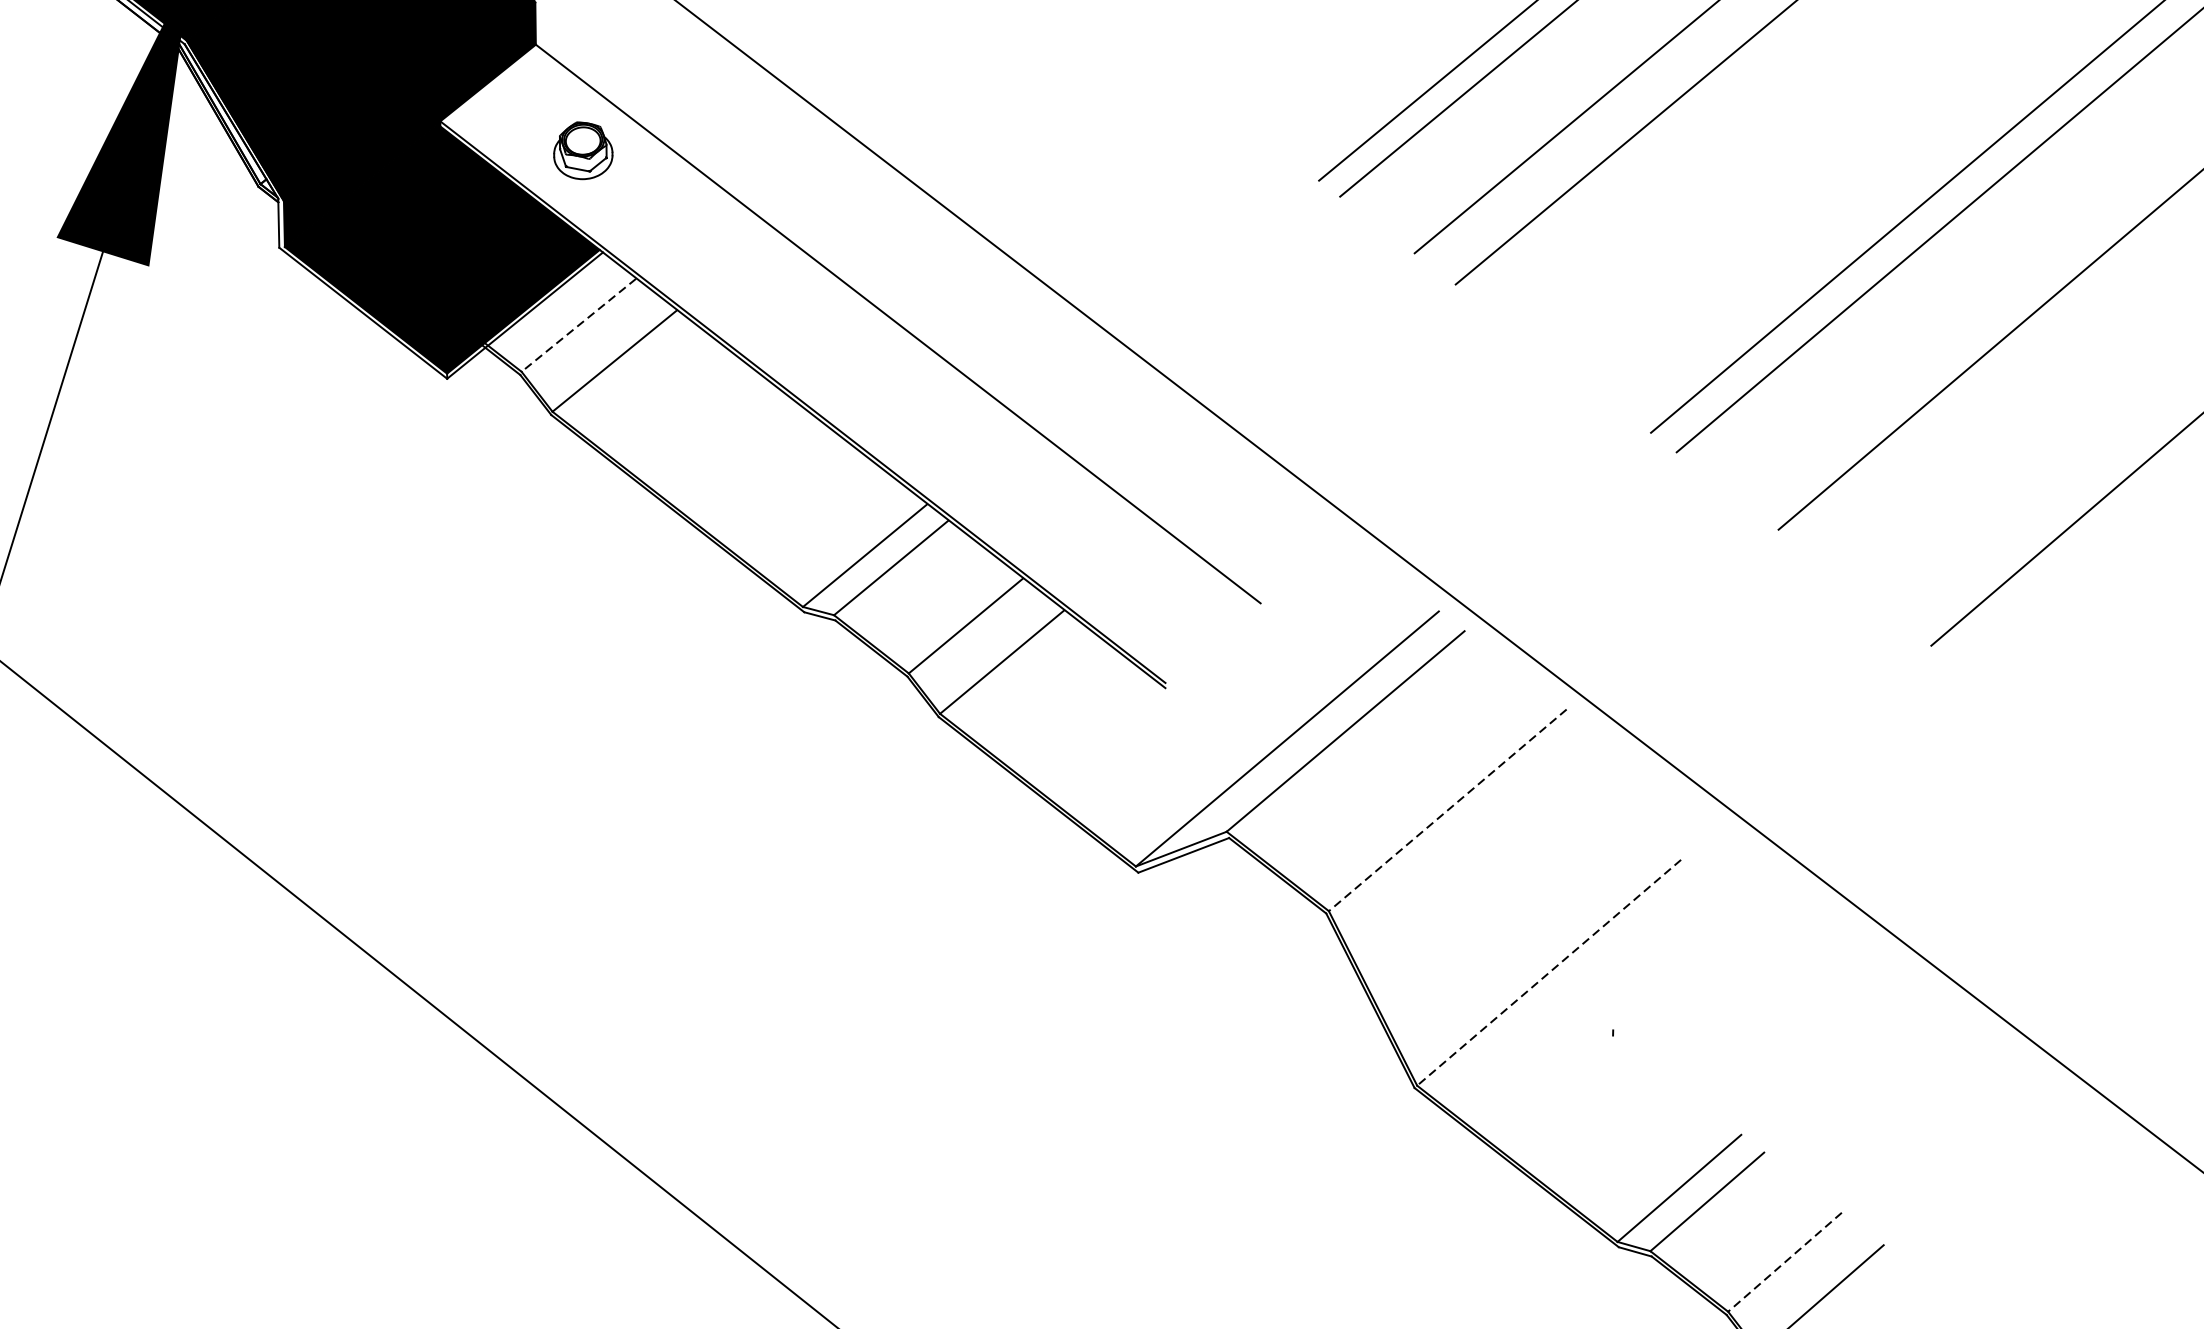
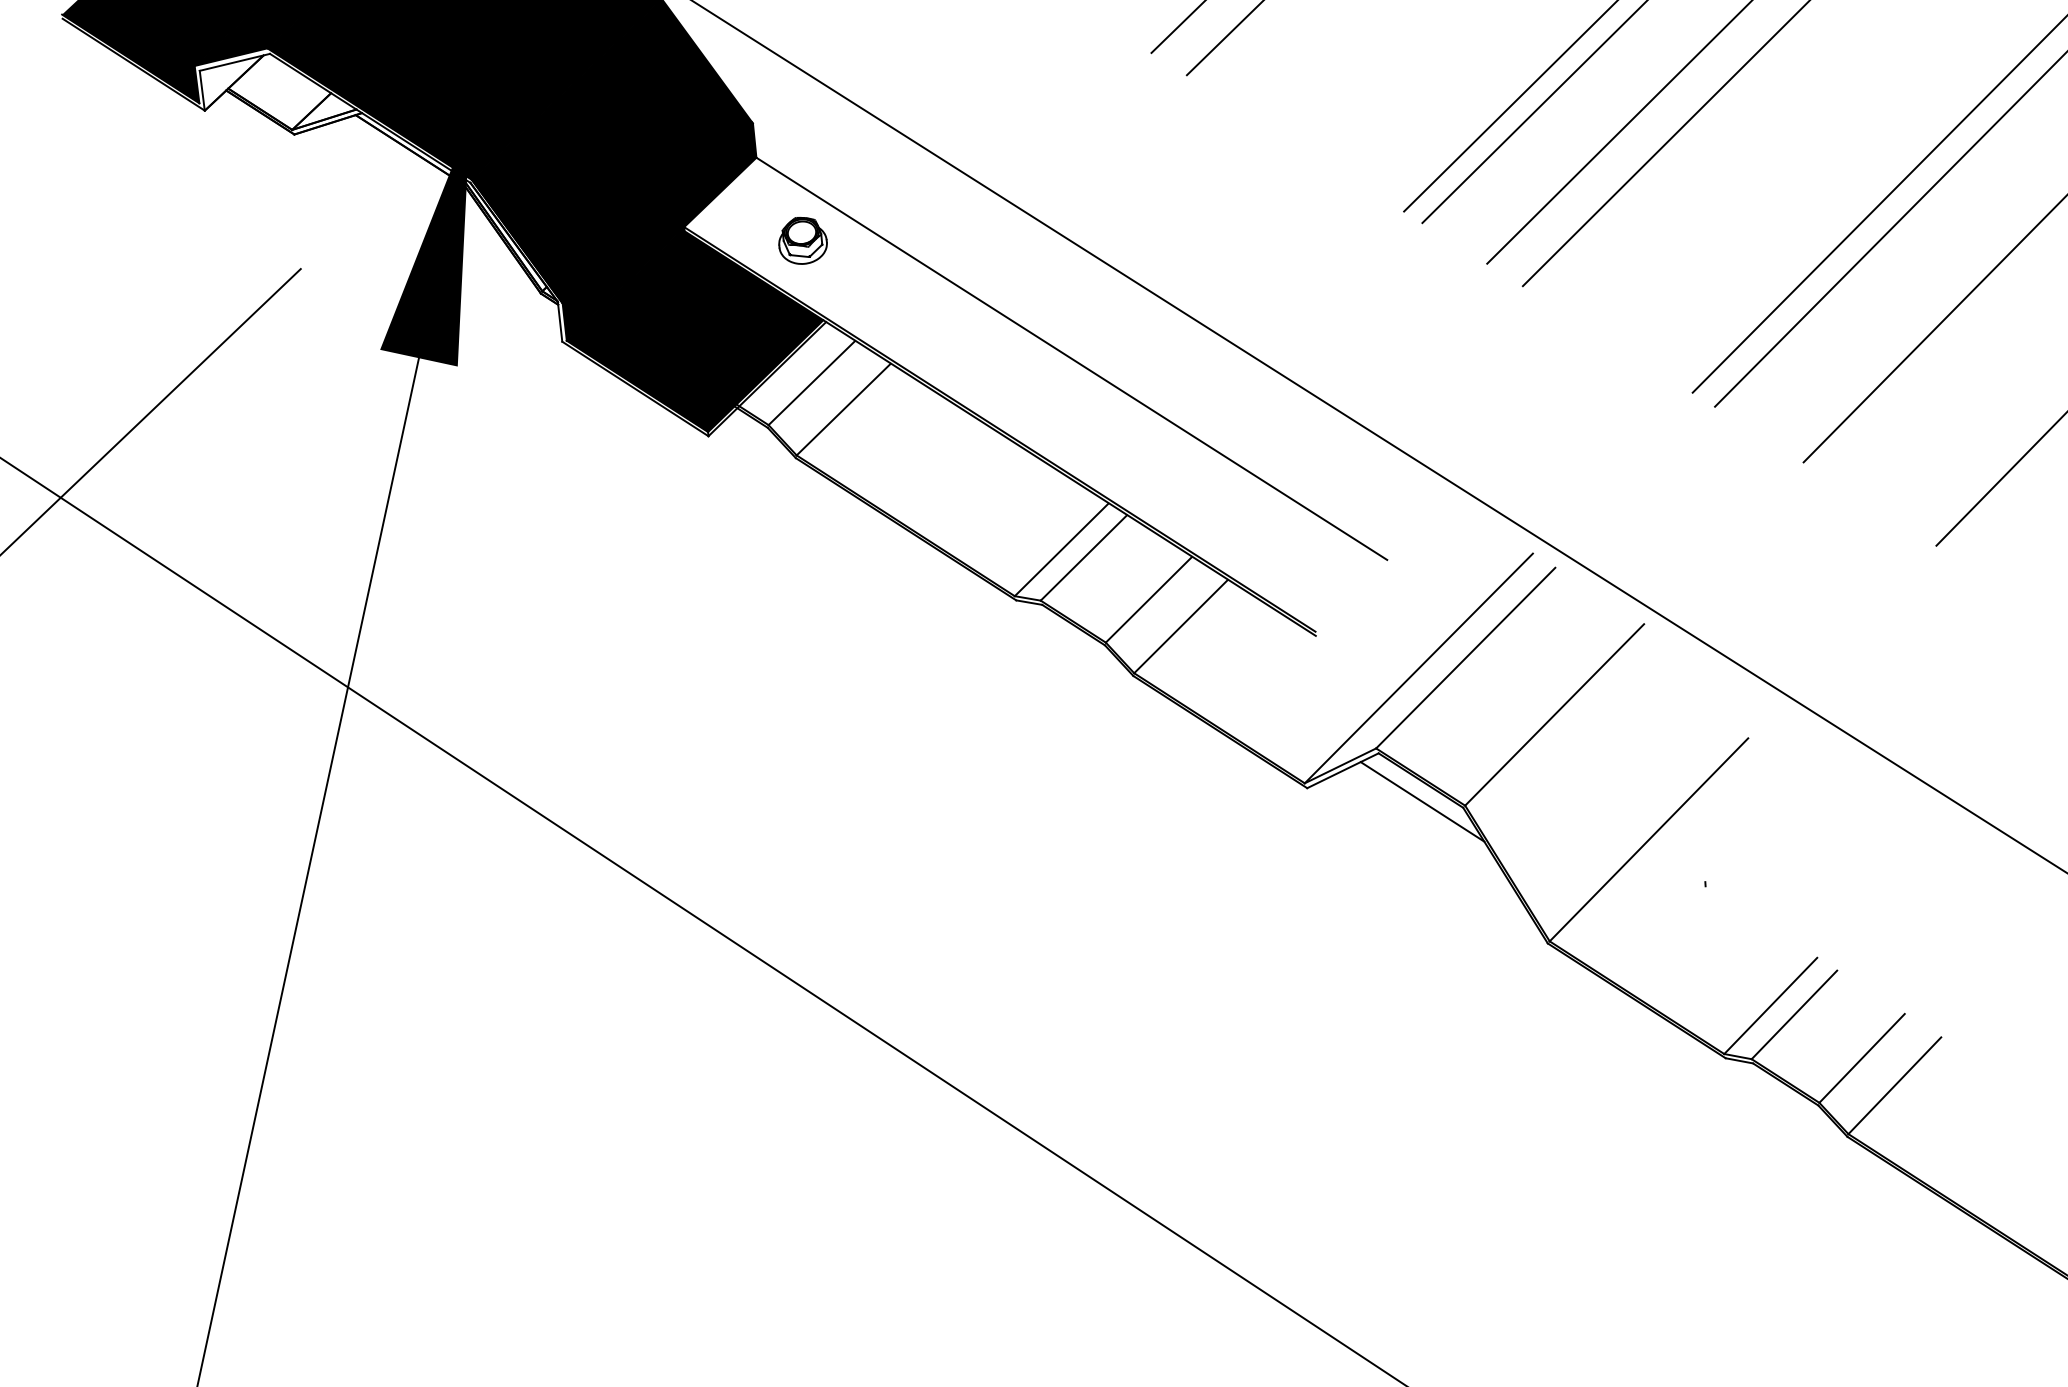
line: (578, 325) -> (811, 383), dashed -> solid
line: (1447, 811) -> (1554, 715), dashed -> solid
line: (1277, 901) -> (1422, 801), added
line: (1548, 972) -> (1648, 839), dashed -> solid
line: (1785, 1262) -> (1862, 1058), dashed -> solid

